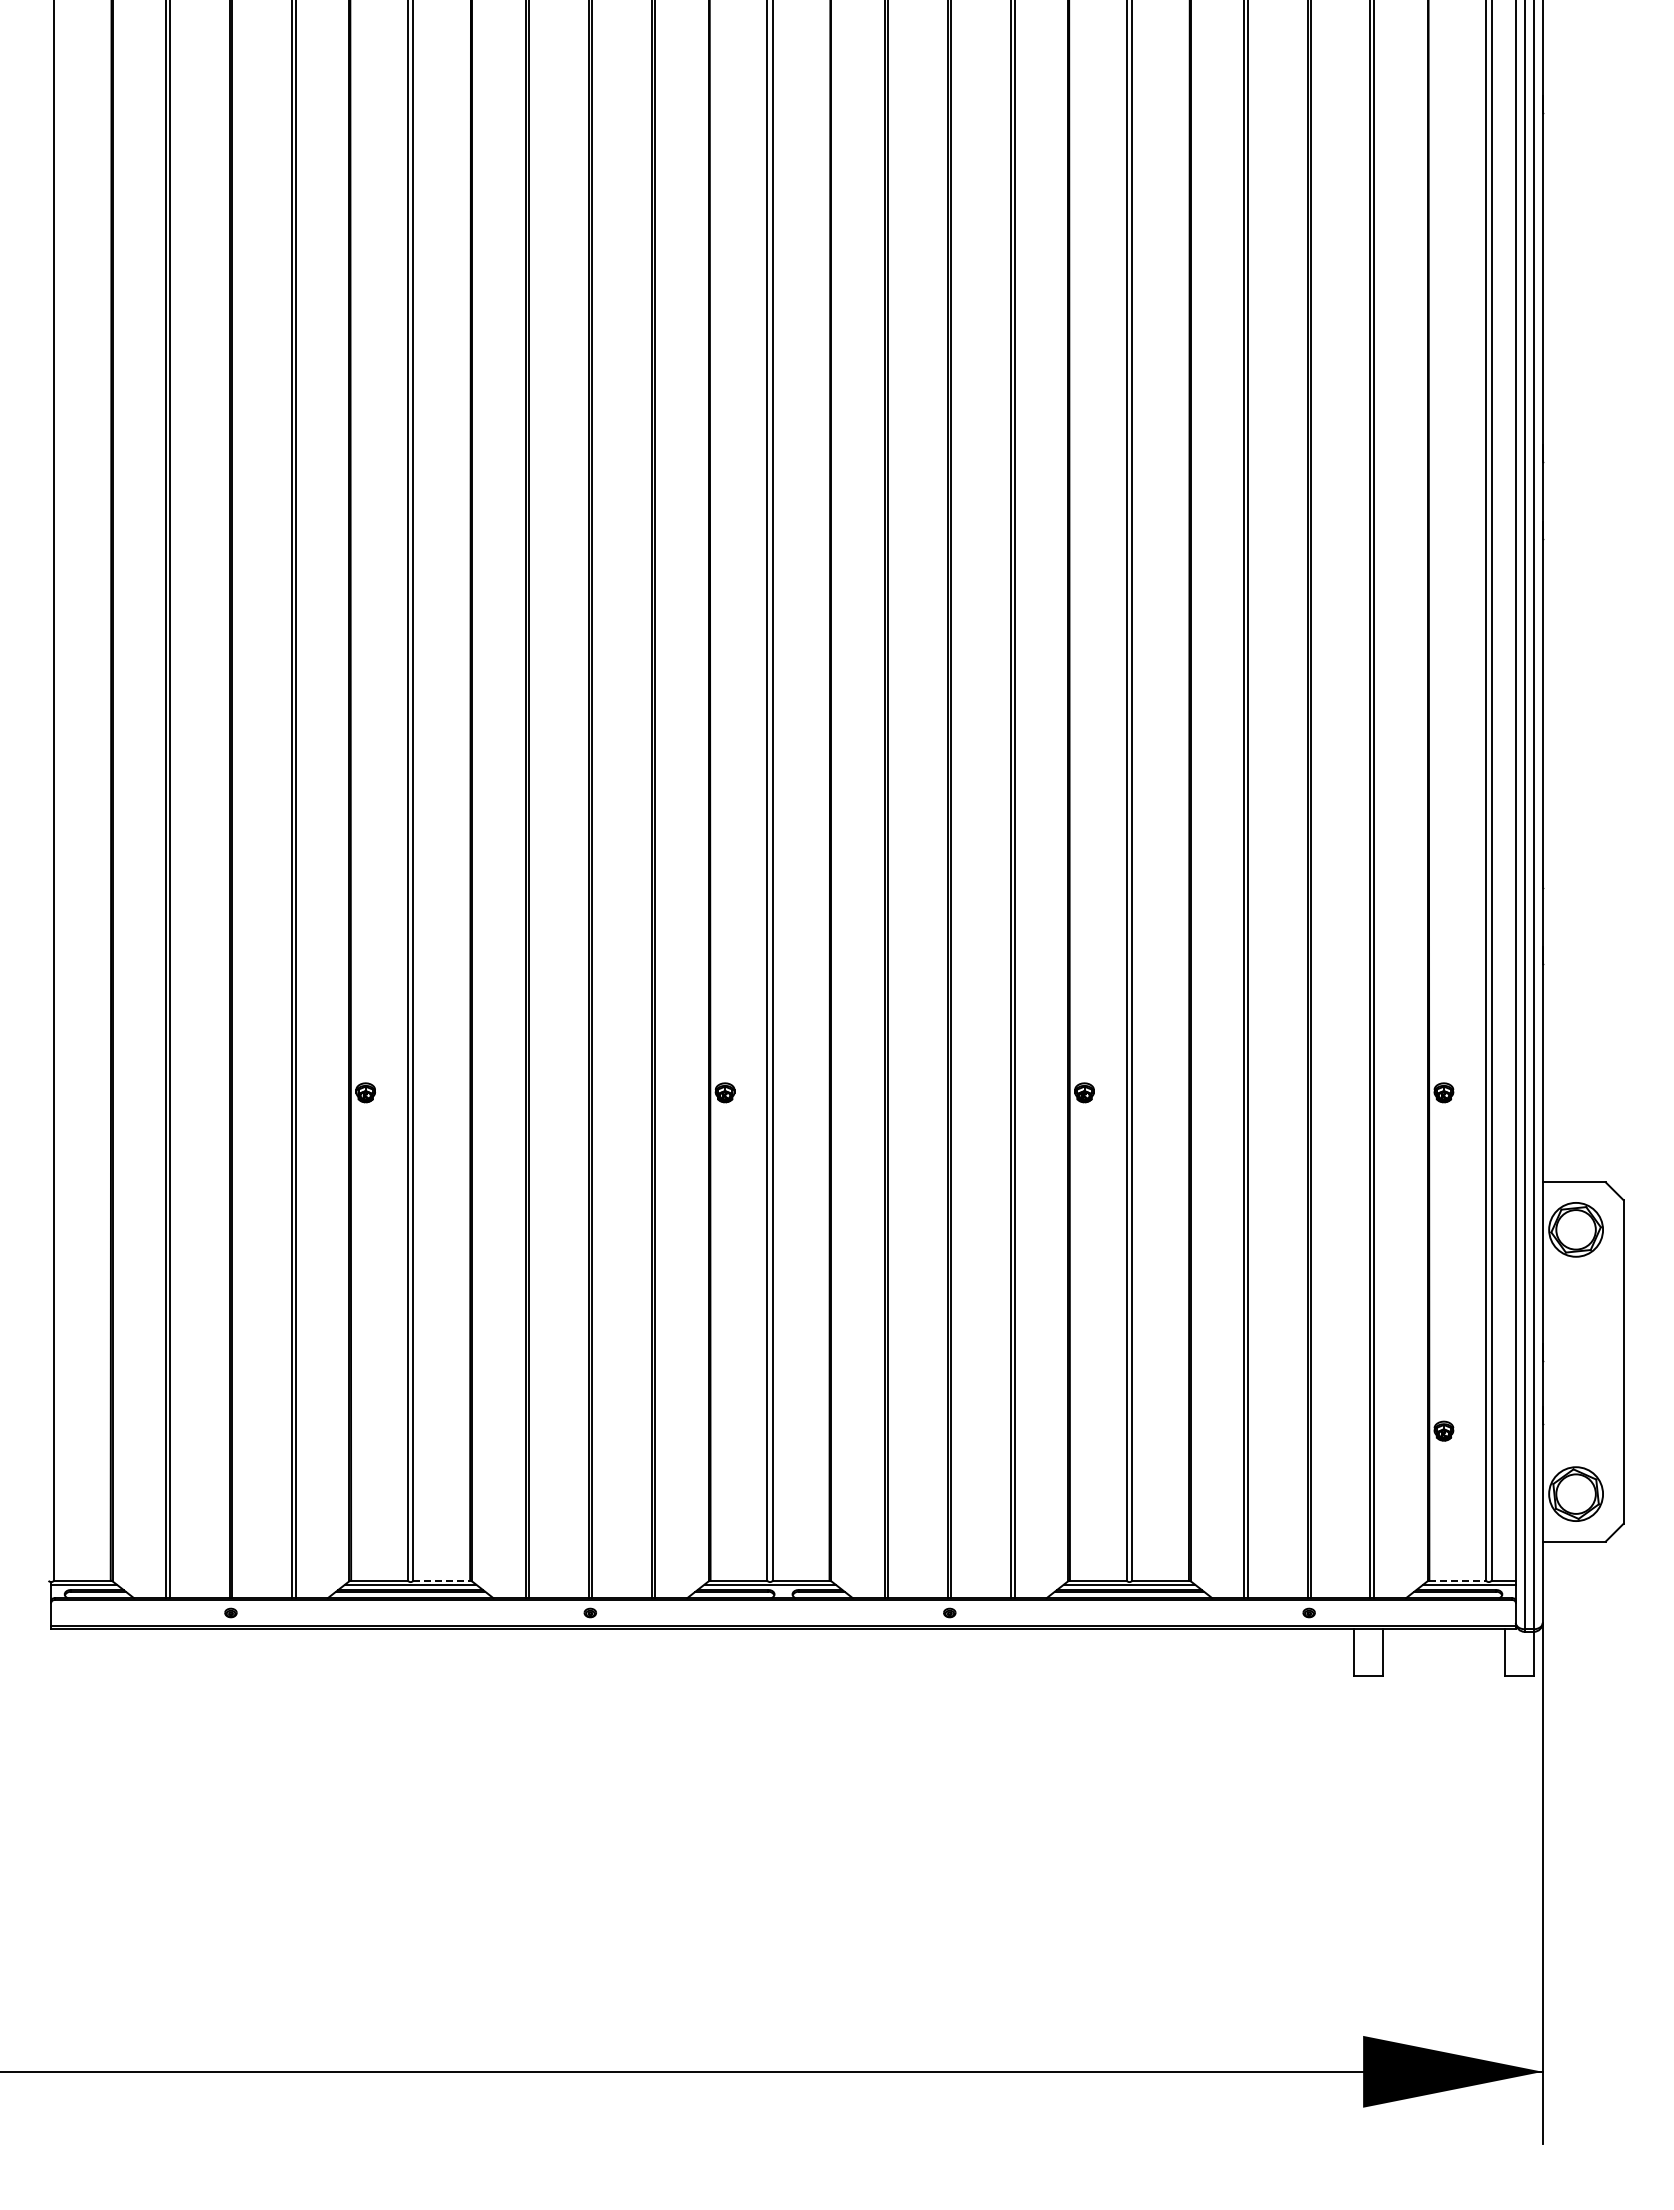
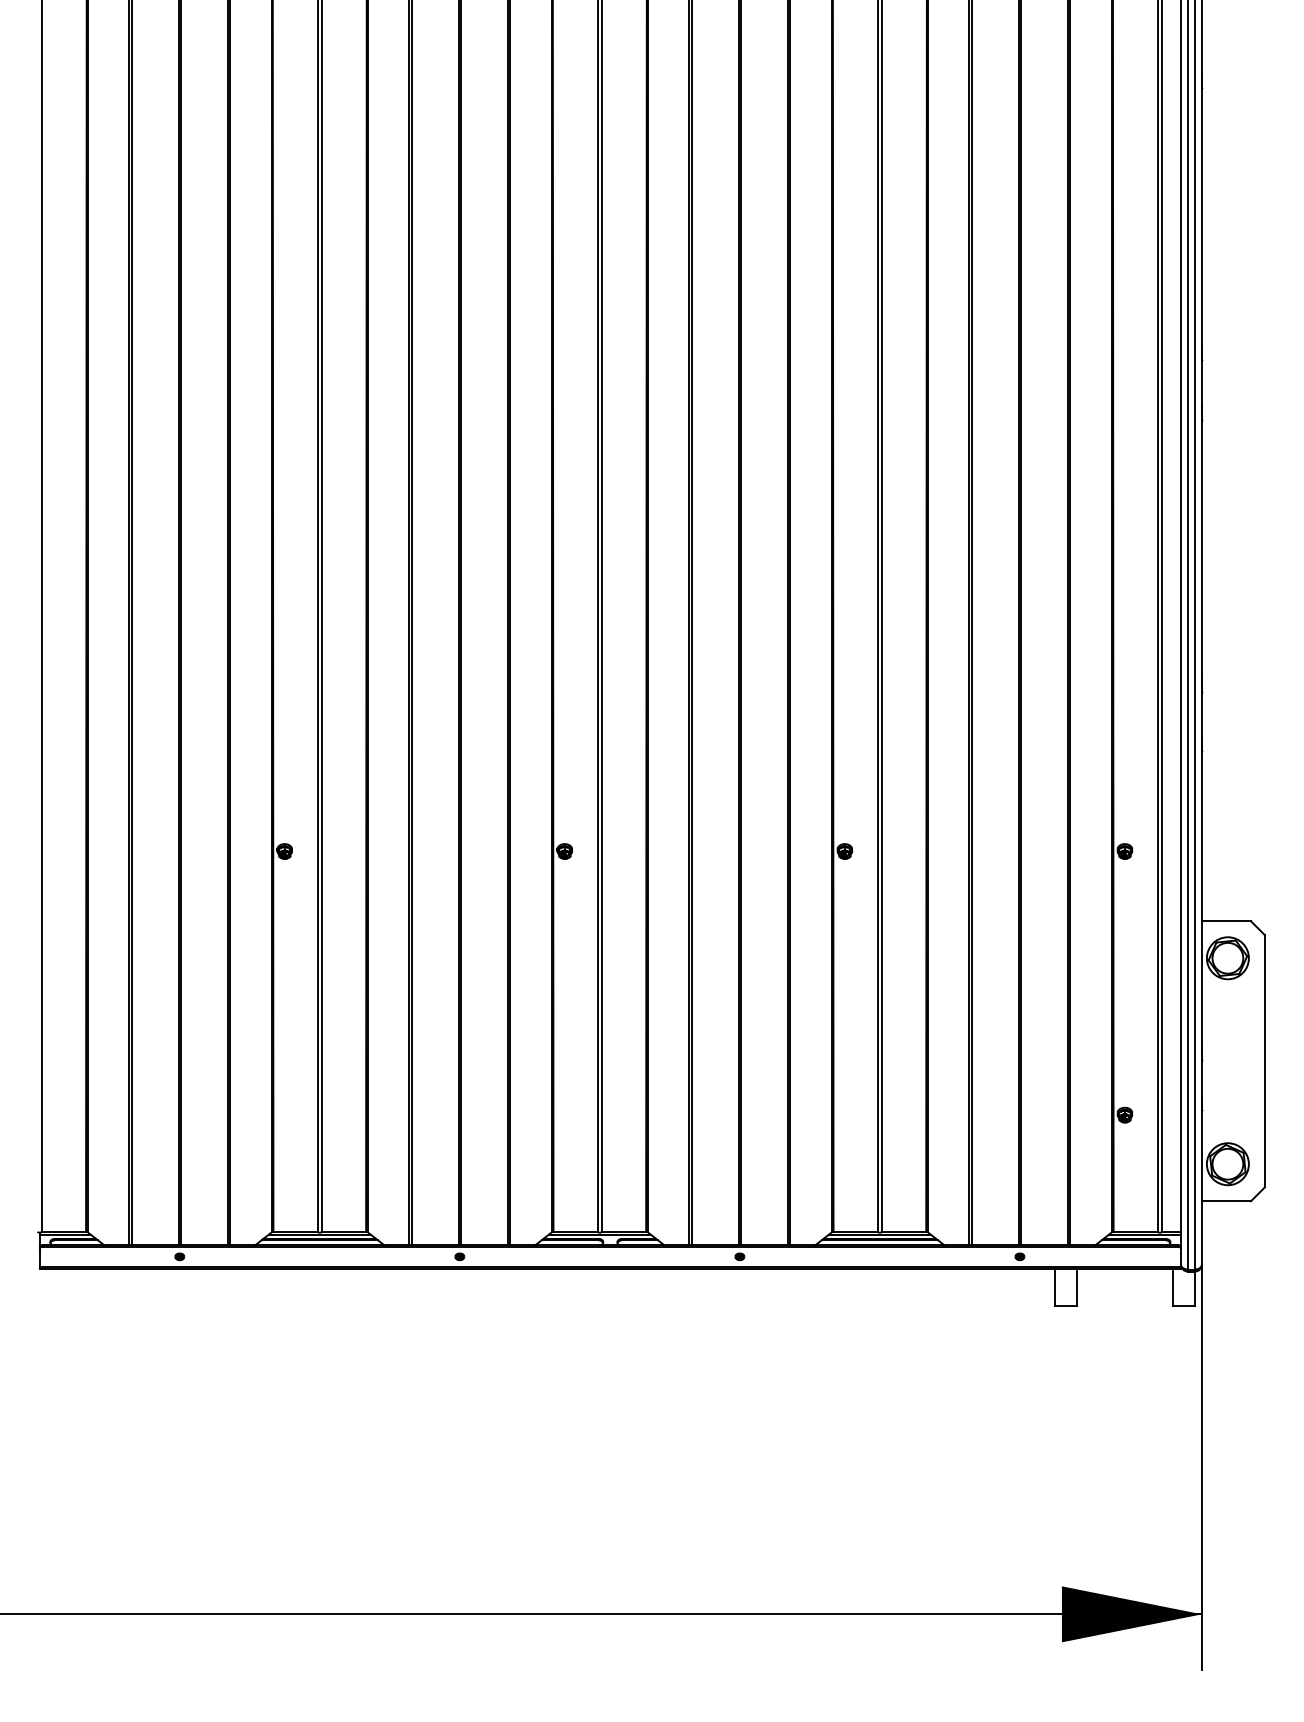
line: (442, 1580) -> (344, 1231), dashed -> solid
line: (1458, 1580) -> (1136, 1231), dashed -> solid

